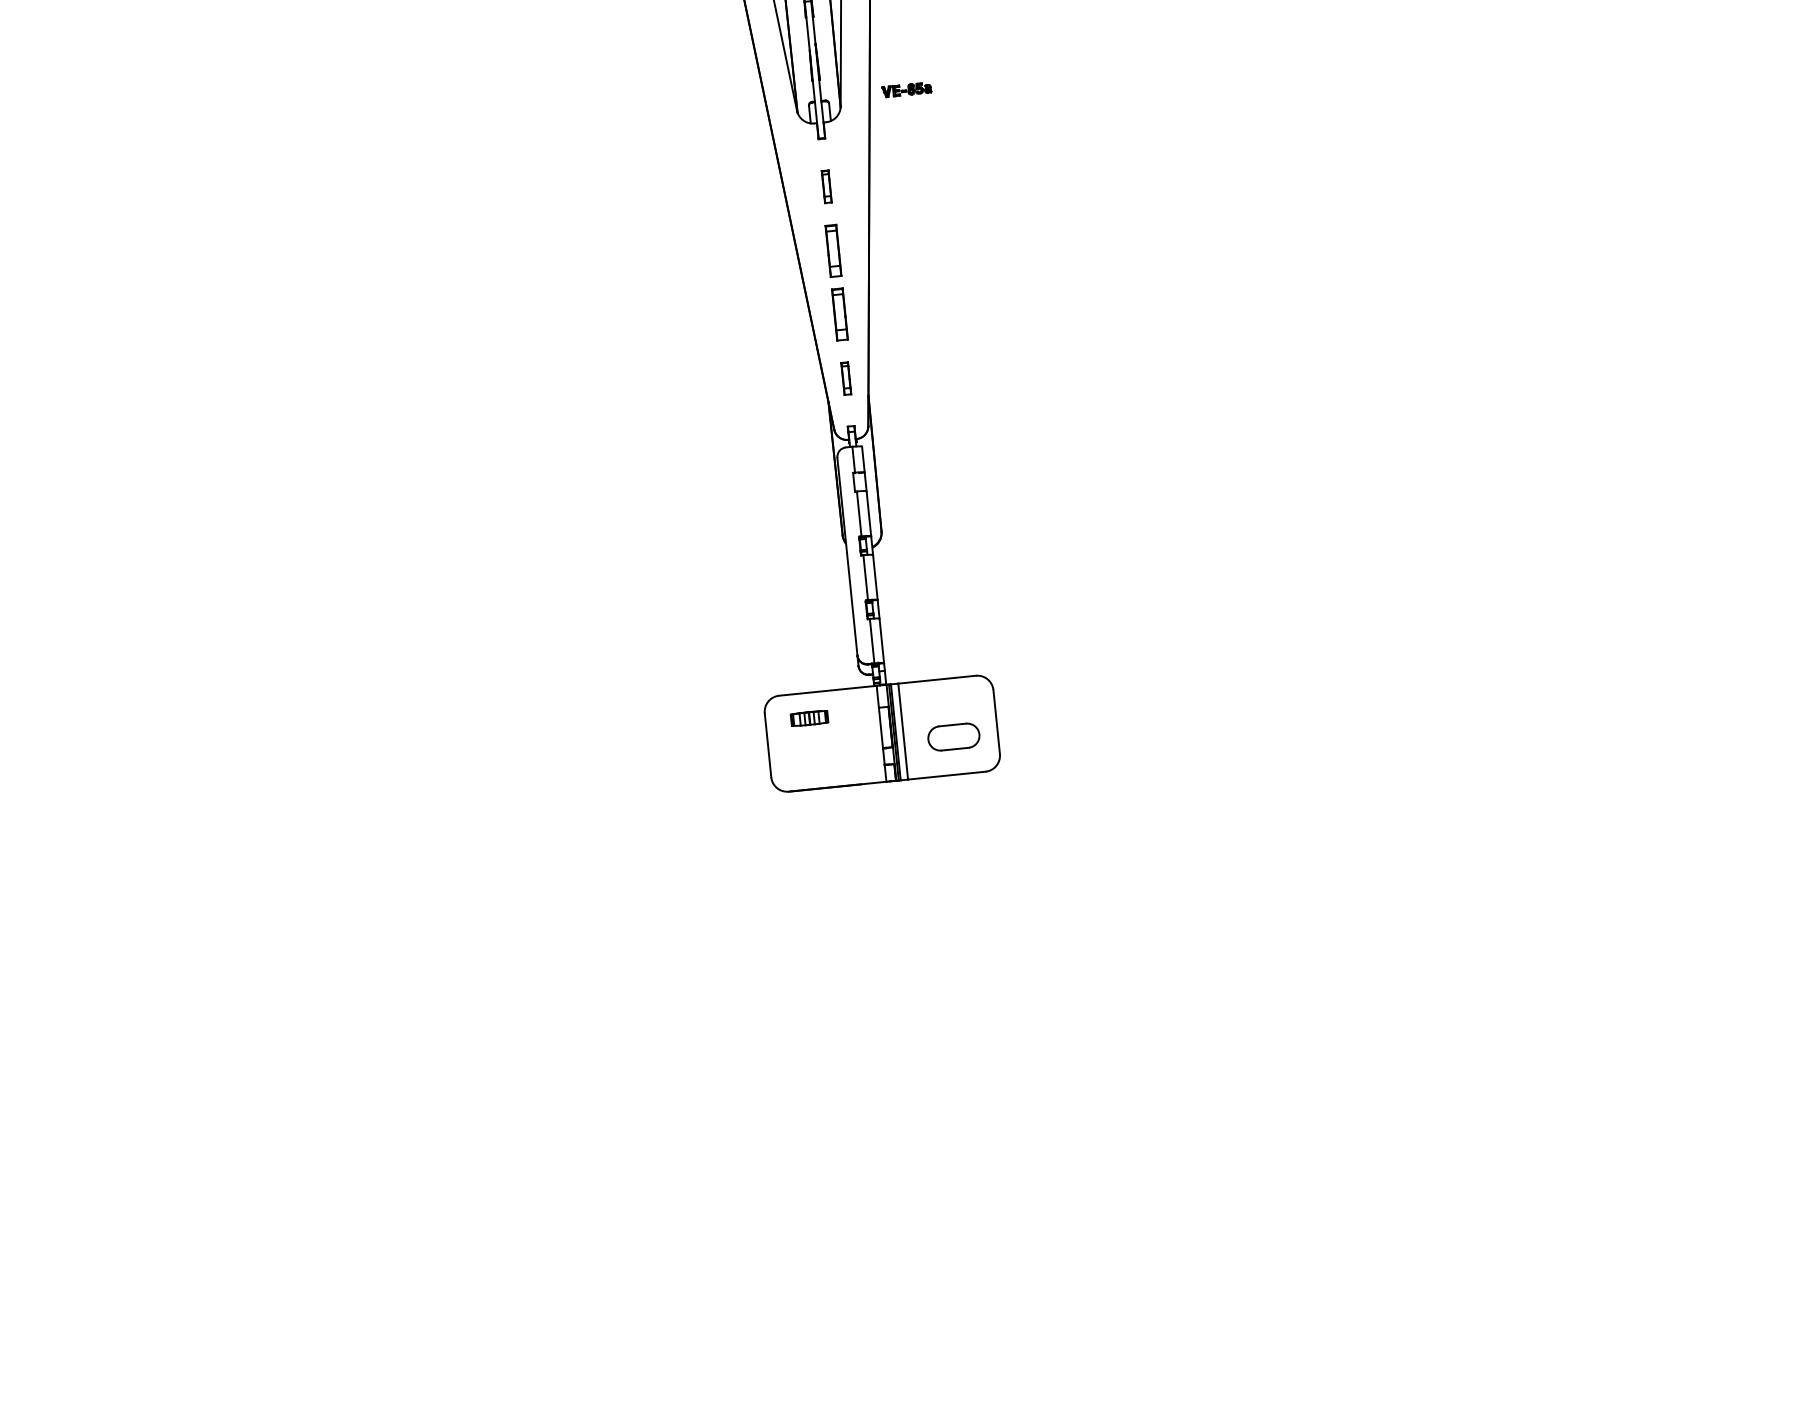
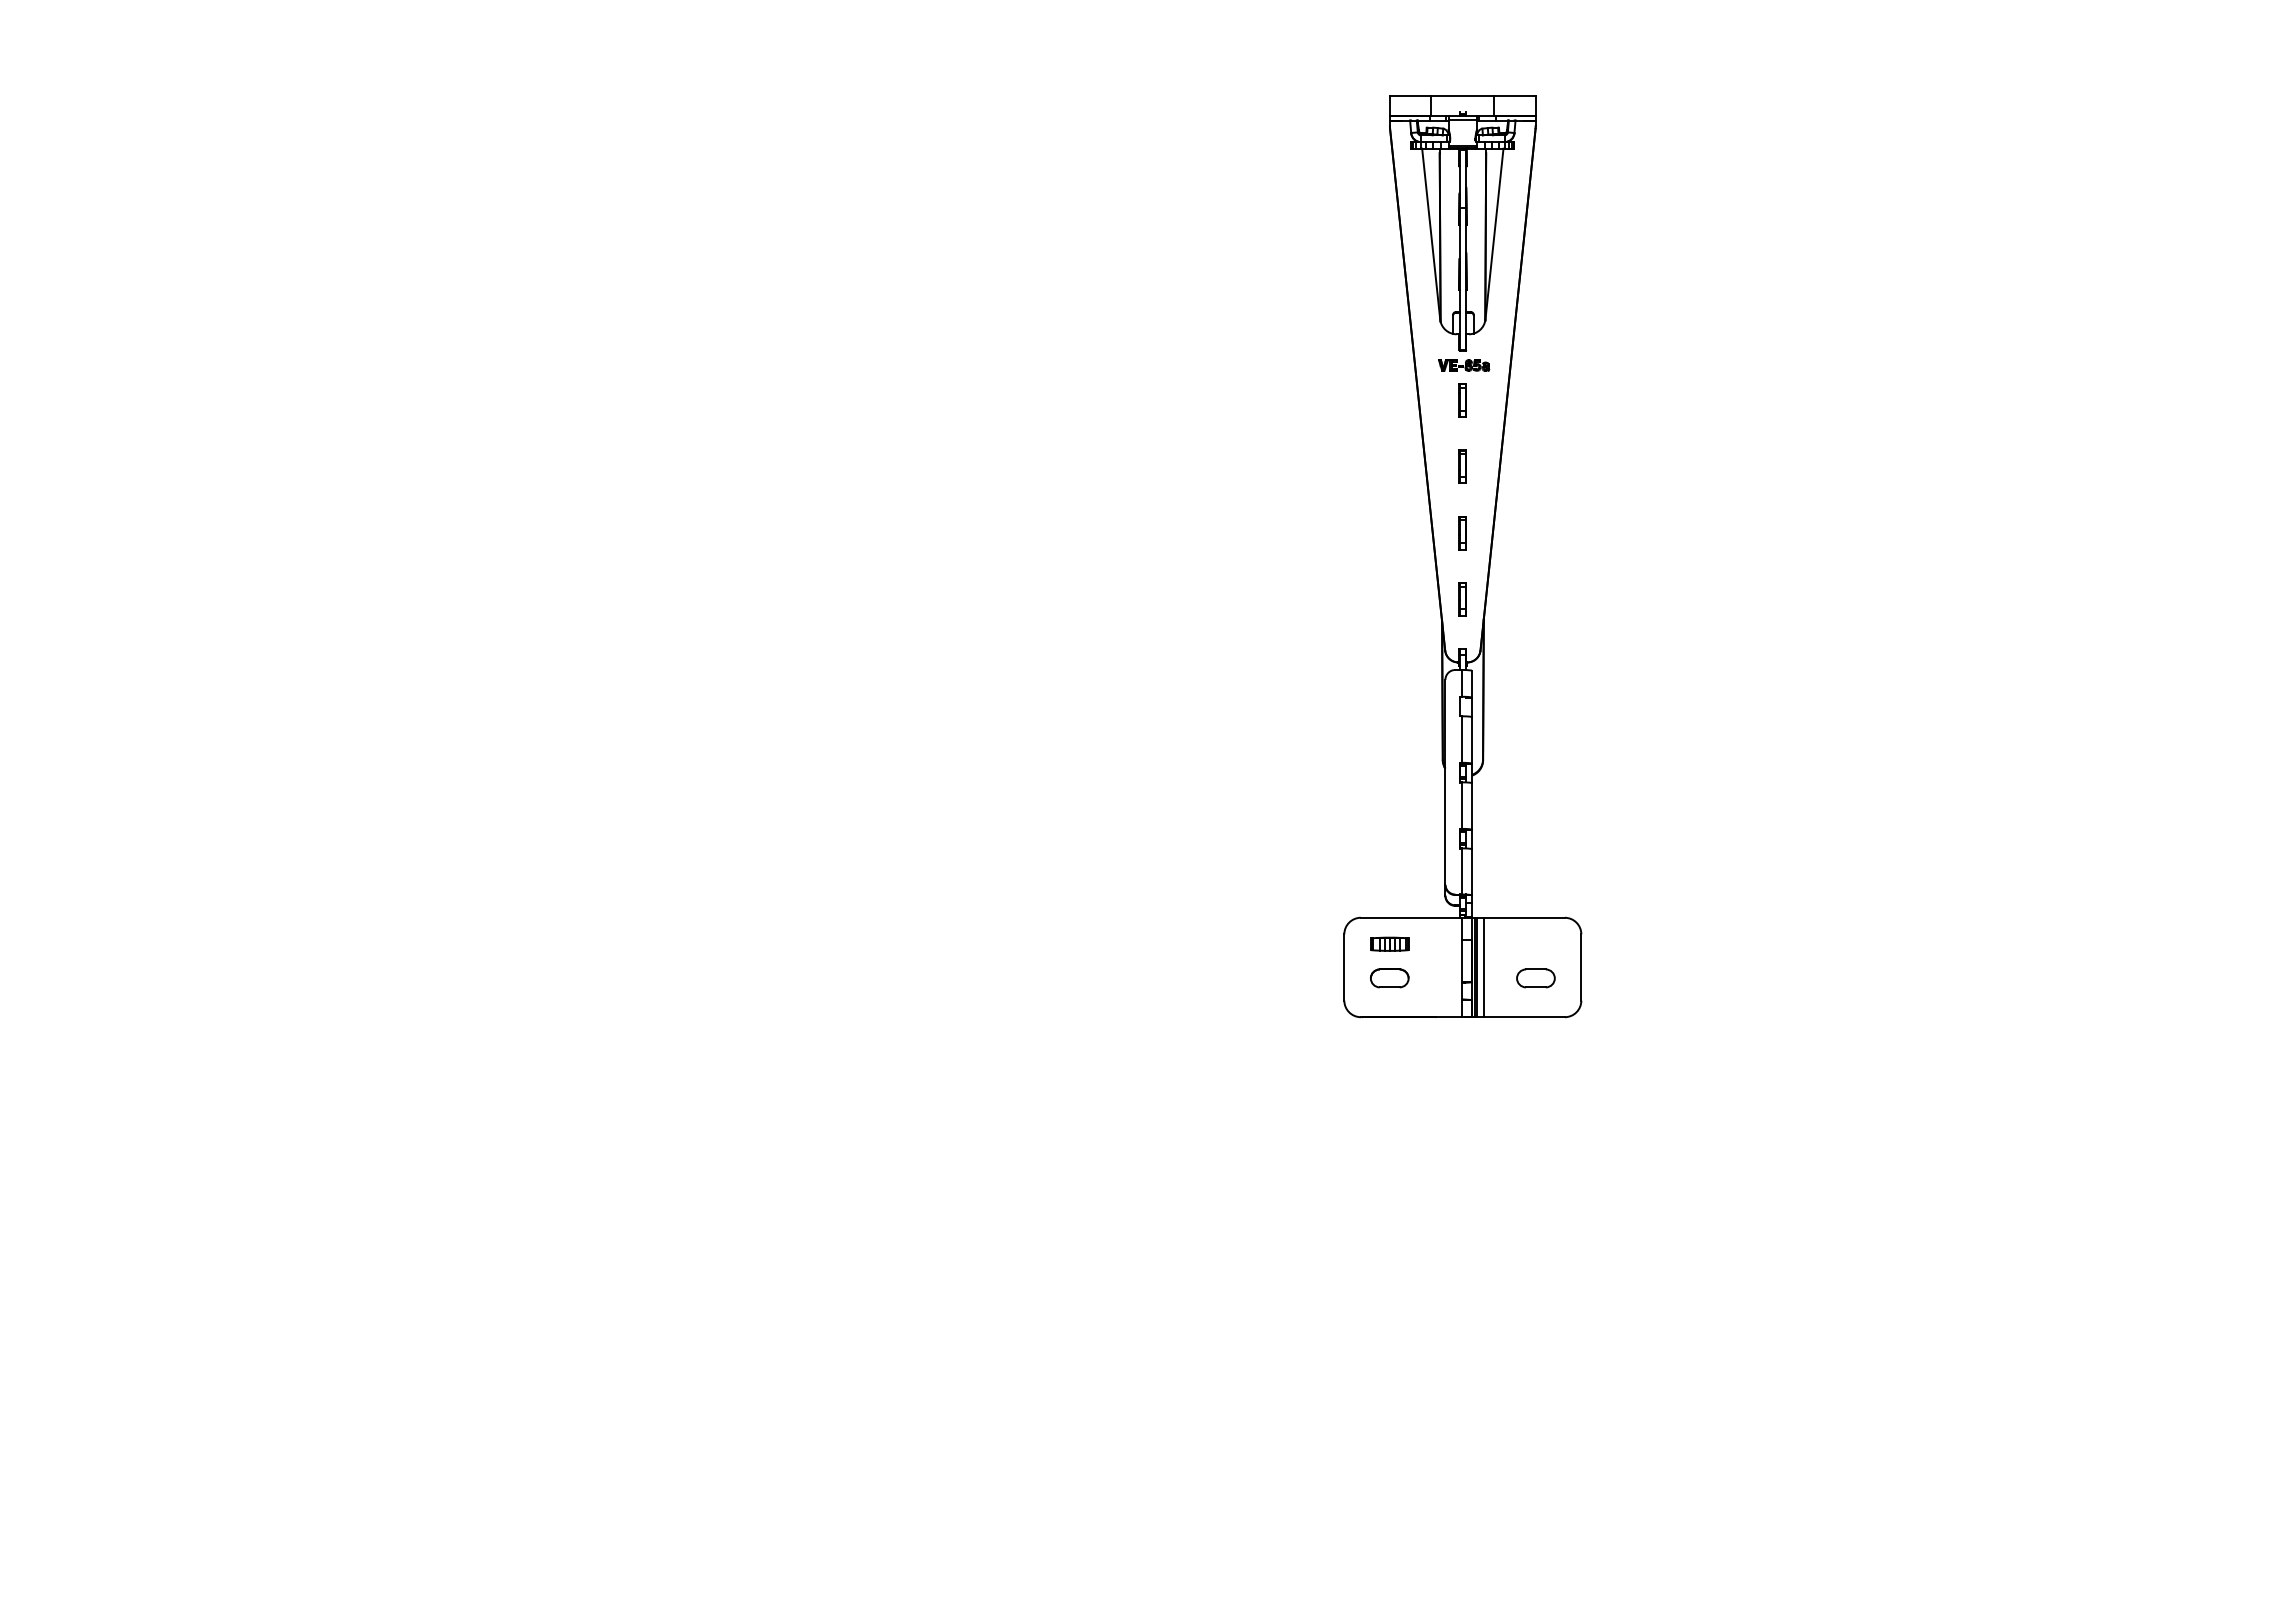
part: (907, 89) -> (1464, 365), moved
part: (832, 250) -> (1462, 466), size x0.62
part: (839, 315) -> (1462, 533), size x0.62
part: (953, 737) -> (1535, 978), size x0.71
part: (812, 751) -> (1389, 978), added

